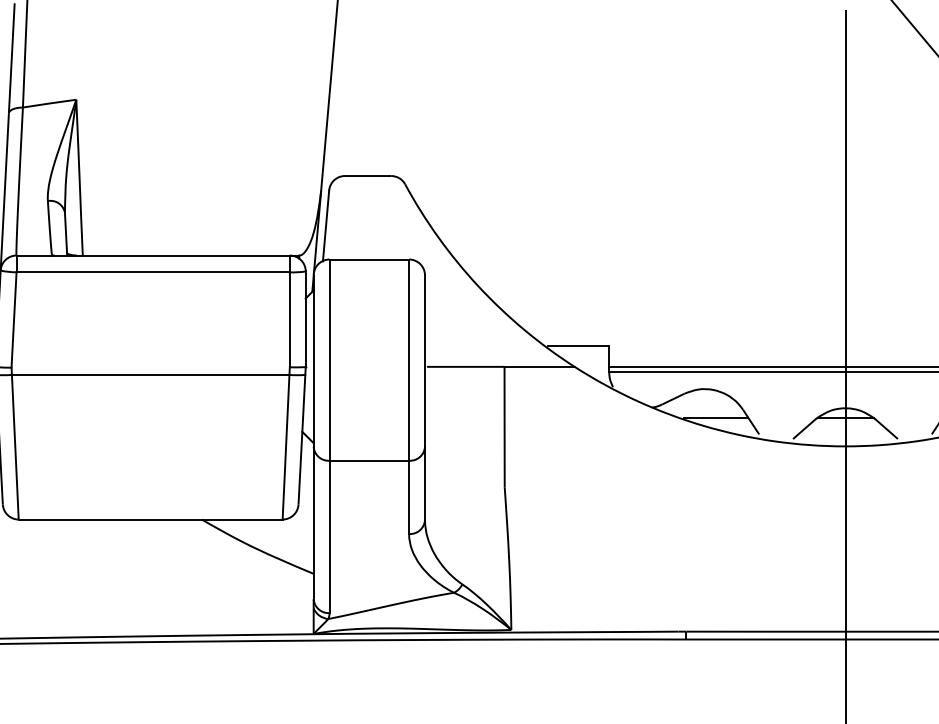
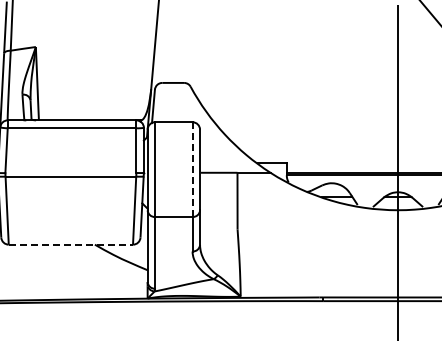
line: (408, 359) -> (192, 169), solid -> dashed
line: (151, 519) -> (71, 244), solid -> dashed

